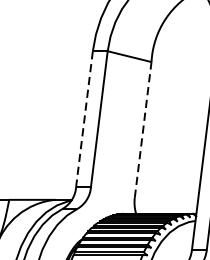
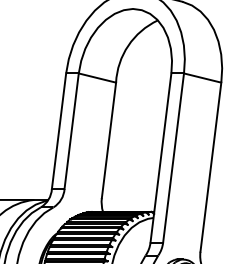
line: (83, 119) -> (58, 131), dashed -> solid
line: (143, 128) -> (109, 139), dashed -> solid

